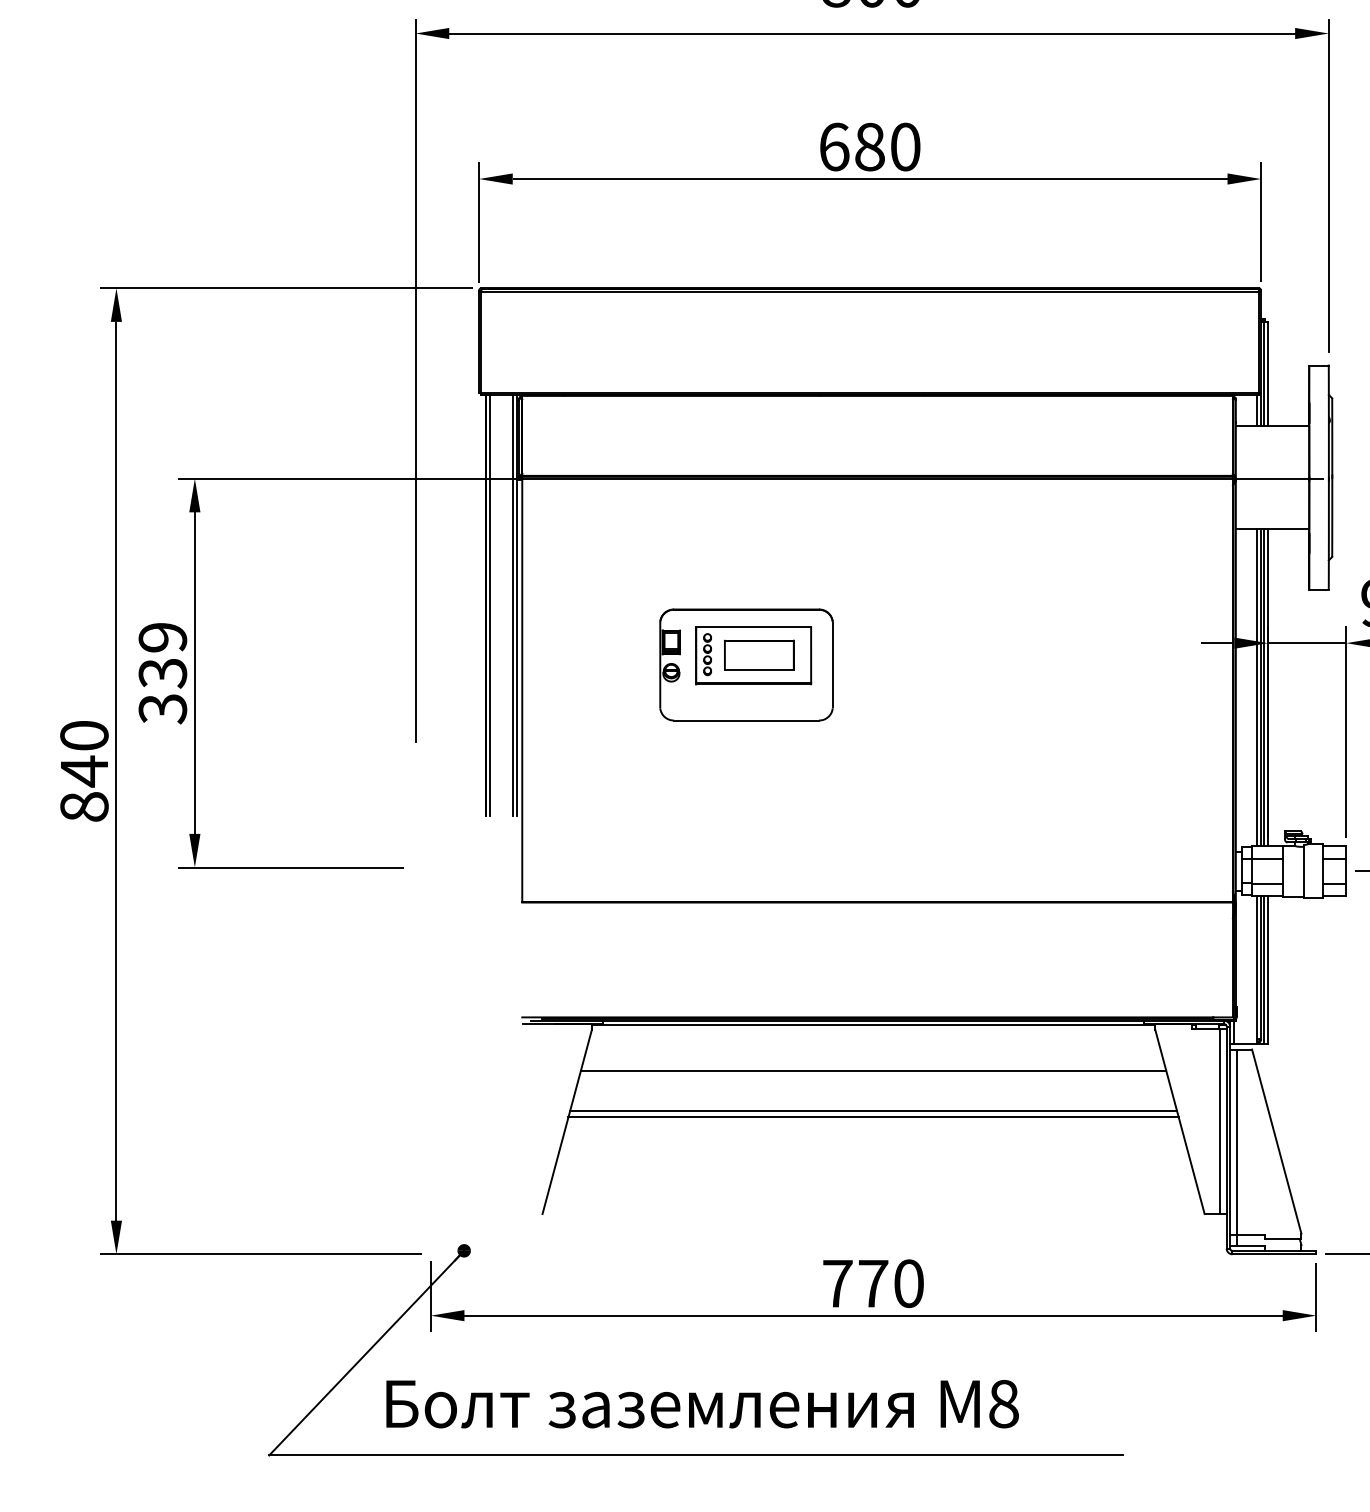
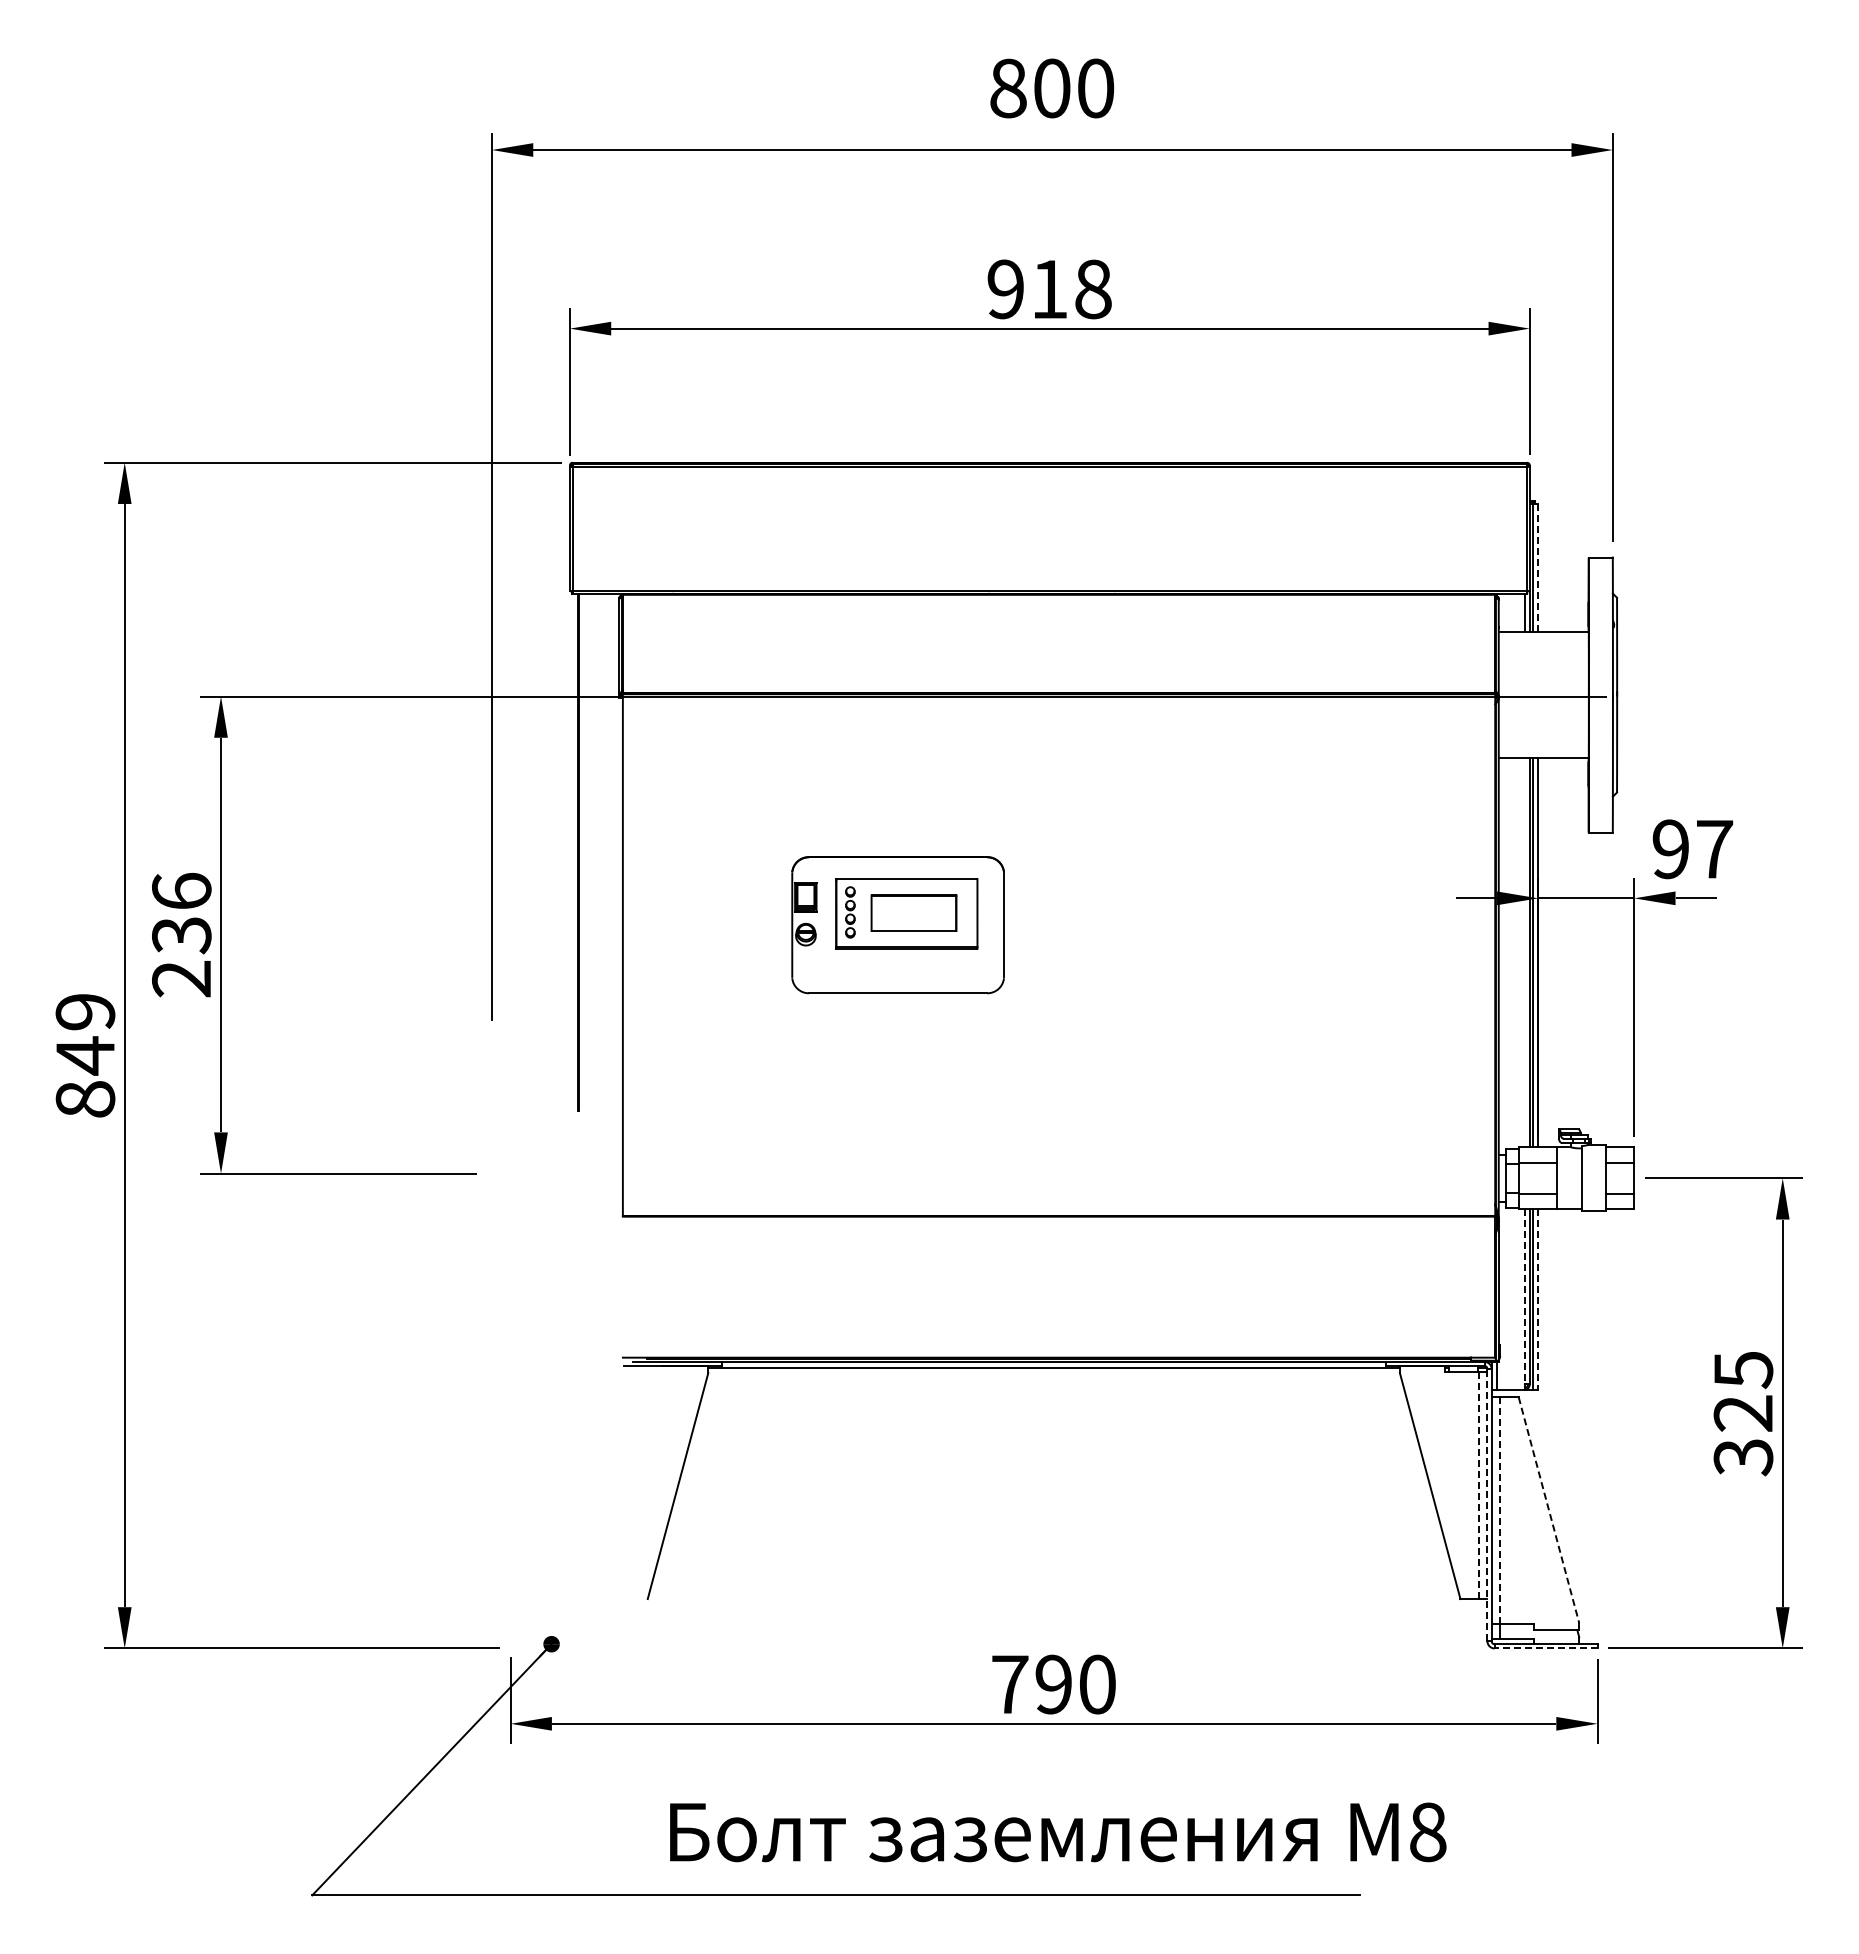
text: (869, 147) -> (1049, 289), 680 -> 918
line: (1268, 374) -> (1538, 568), solid -> dashed
line: (490, 605) -> (583, 851), removed
line: (513, 605) -> (611, 851), removed
line: (517, 605) -> (616, 851), removed
text: (162, 673) -> (181, 935), 339 -> 236
line: (1256, 687) -> (1524, 952), removed
text: (84, 735) -> (85, 1011), 840 -> 849
line: (1256, 968) -> (1524, 1297), solid -> dashed
line: (1268, 970) -> (1538, 1300), solid -> dashed
line: (873, 1071) -> (1053, 1424), removed
line: (873, 1110) -> (1053, 1472), removed
line: (873, 1117) -> (1053, 1480), removed
line: (1219, 1121) -> (1478, 1485), solid -> dashed
line: (1226, 1137) -> (1487, 1504), solid -> dashed
line: (1237, 1141) -> (1500, 1510), solid -> dashed
line: (1276, 1141) -> (1548, 1510), solid -> dashed
line: (1274, 1254) -> (1546, 1648), solid -> dashed
text: (873, 1283) -> (1053, 1684), 770 -> 790
text: (702, 1404) -> (1058, 1832), moved

